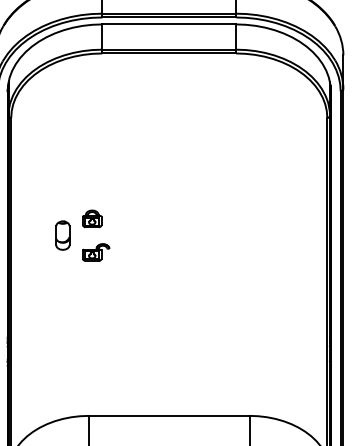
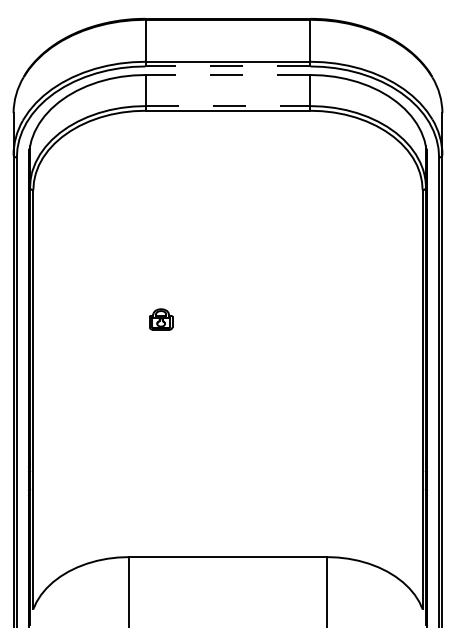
line: (168, 17) -> (227, 66), solid -> dashed
line: (168, 24) -> (227, 75), solid -> dashed
line: (169, 50) -> (228, 106), solid -> dashed
part: (92, 218) -> (161, 319), moved
part: (62, 235) -> (96, 334), removed
part: (96, 252) -> (138, 355), removed

